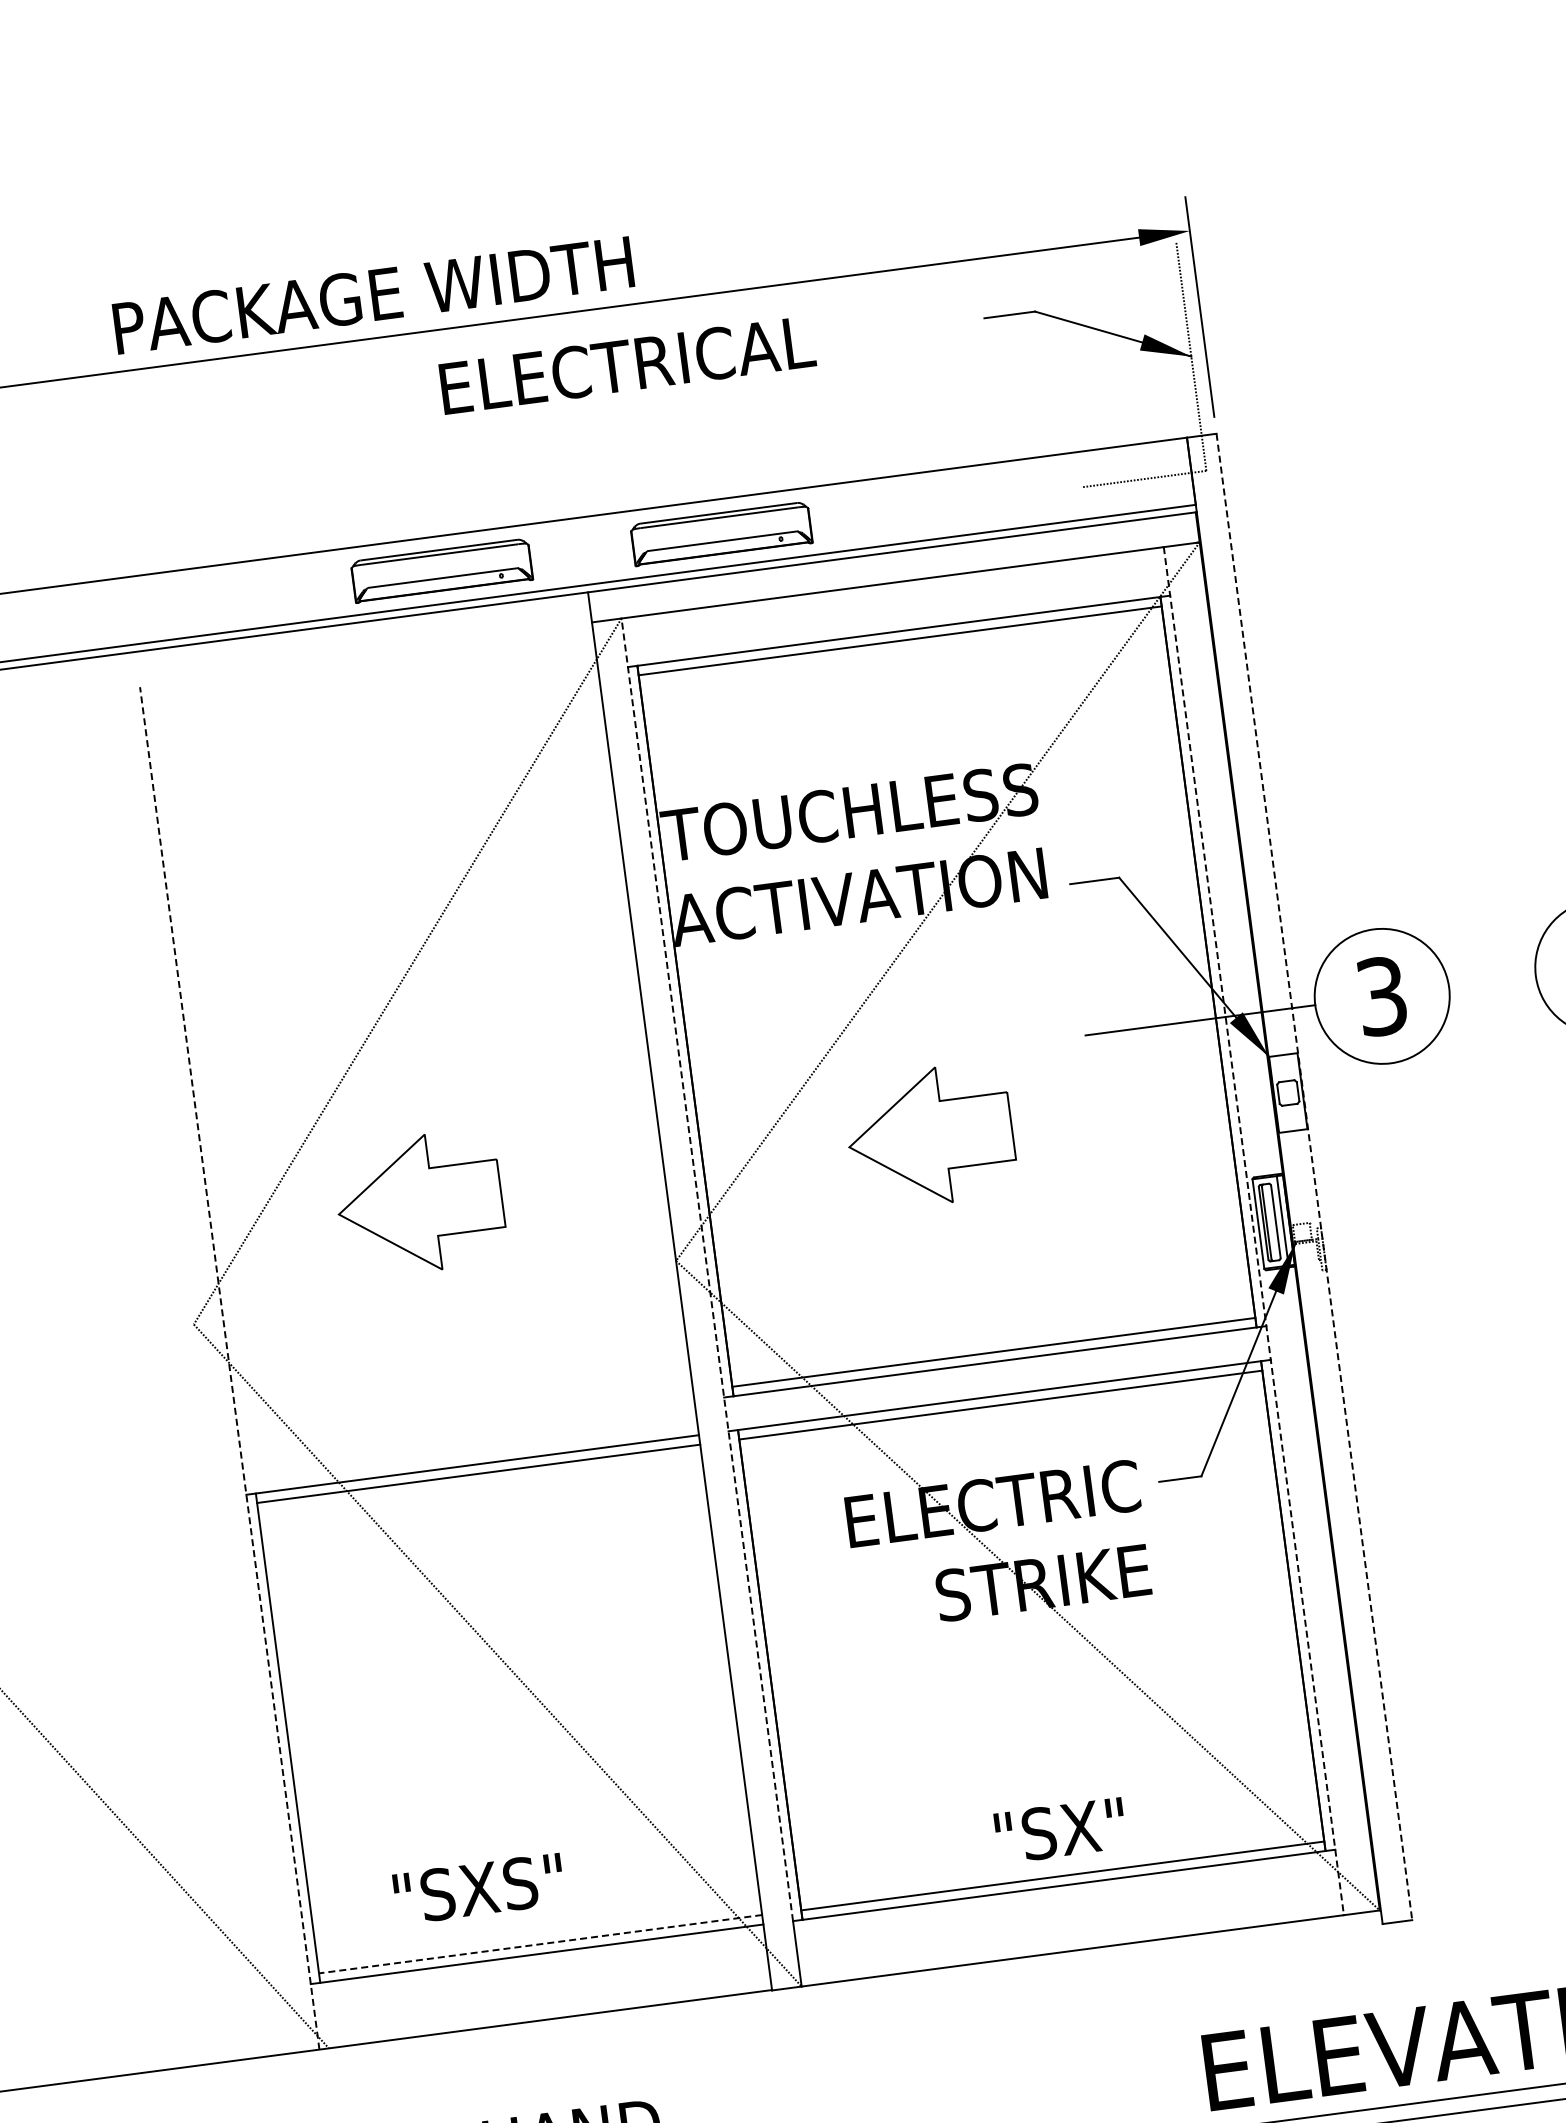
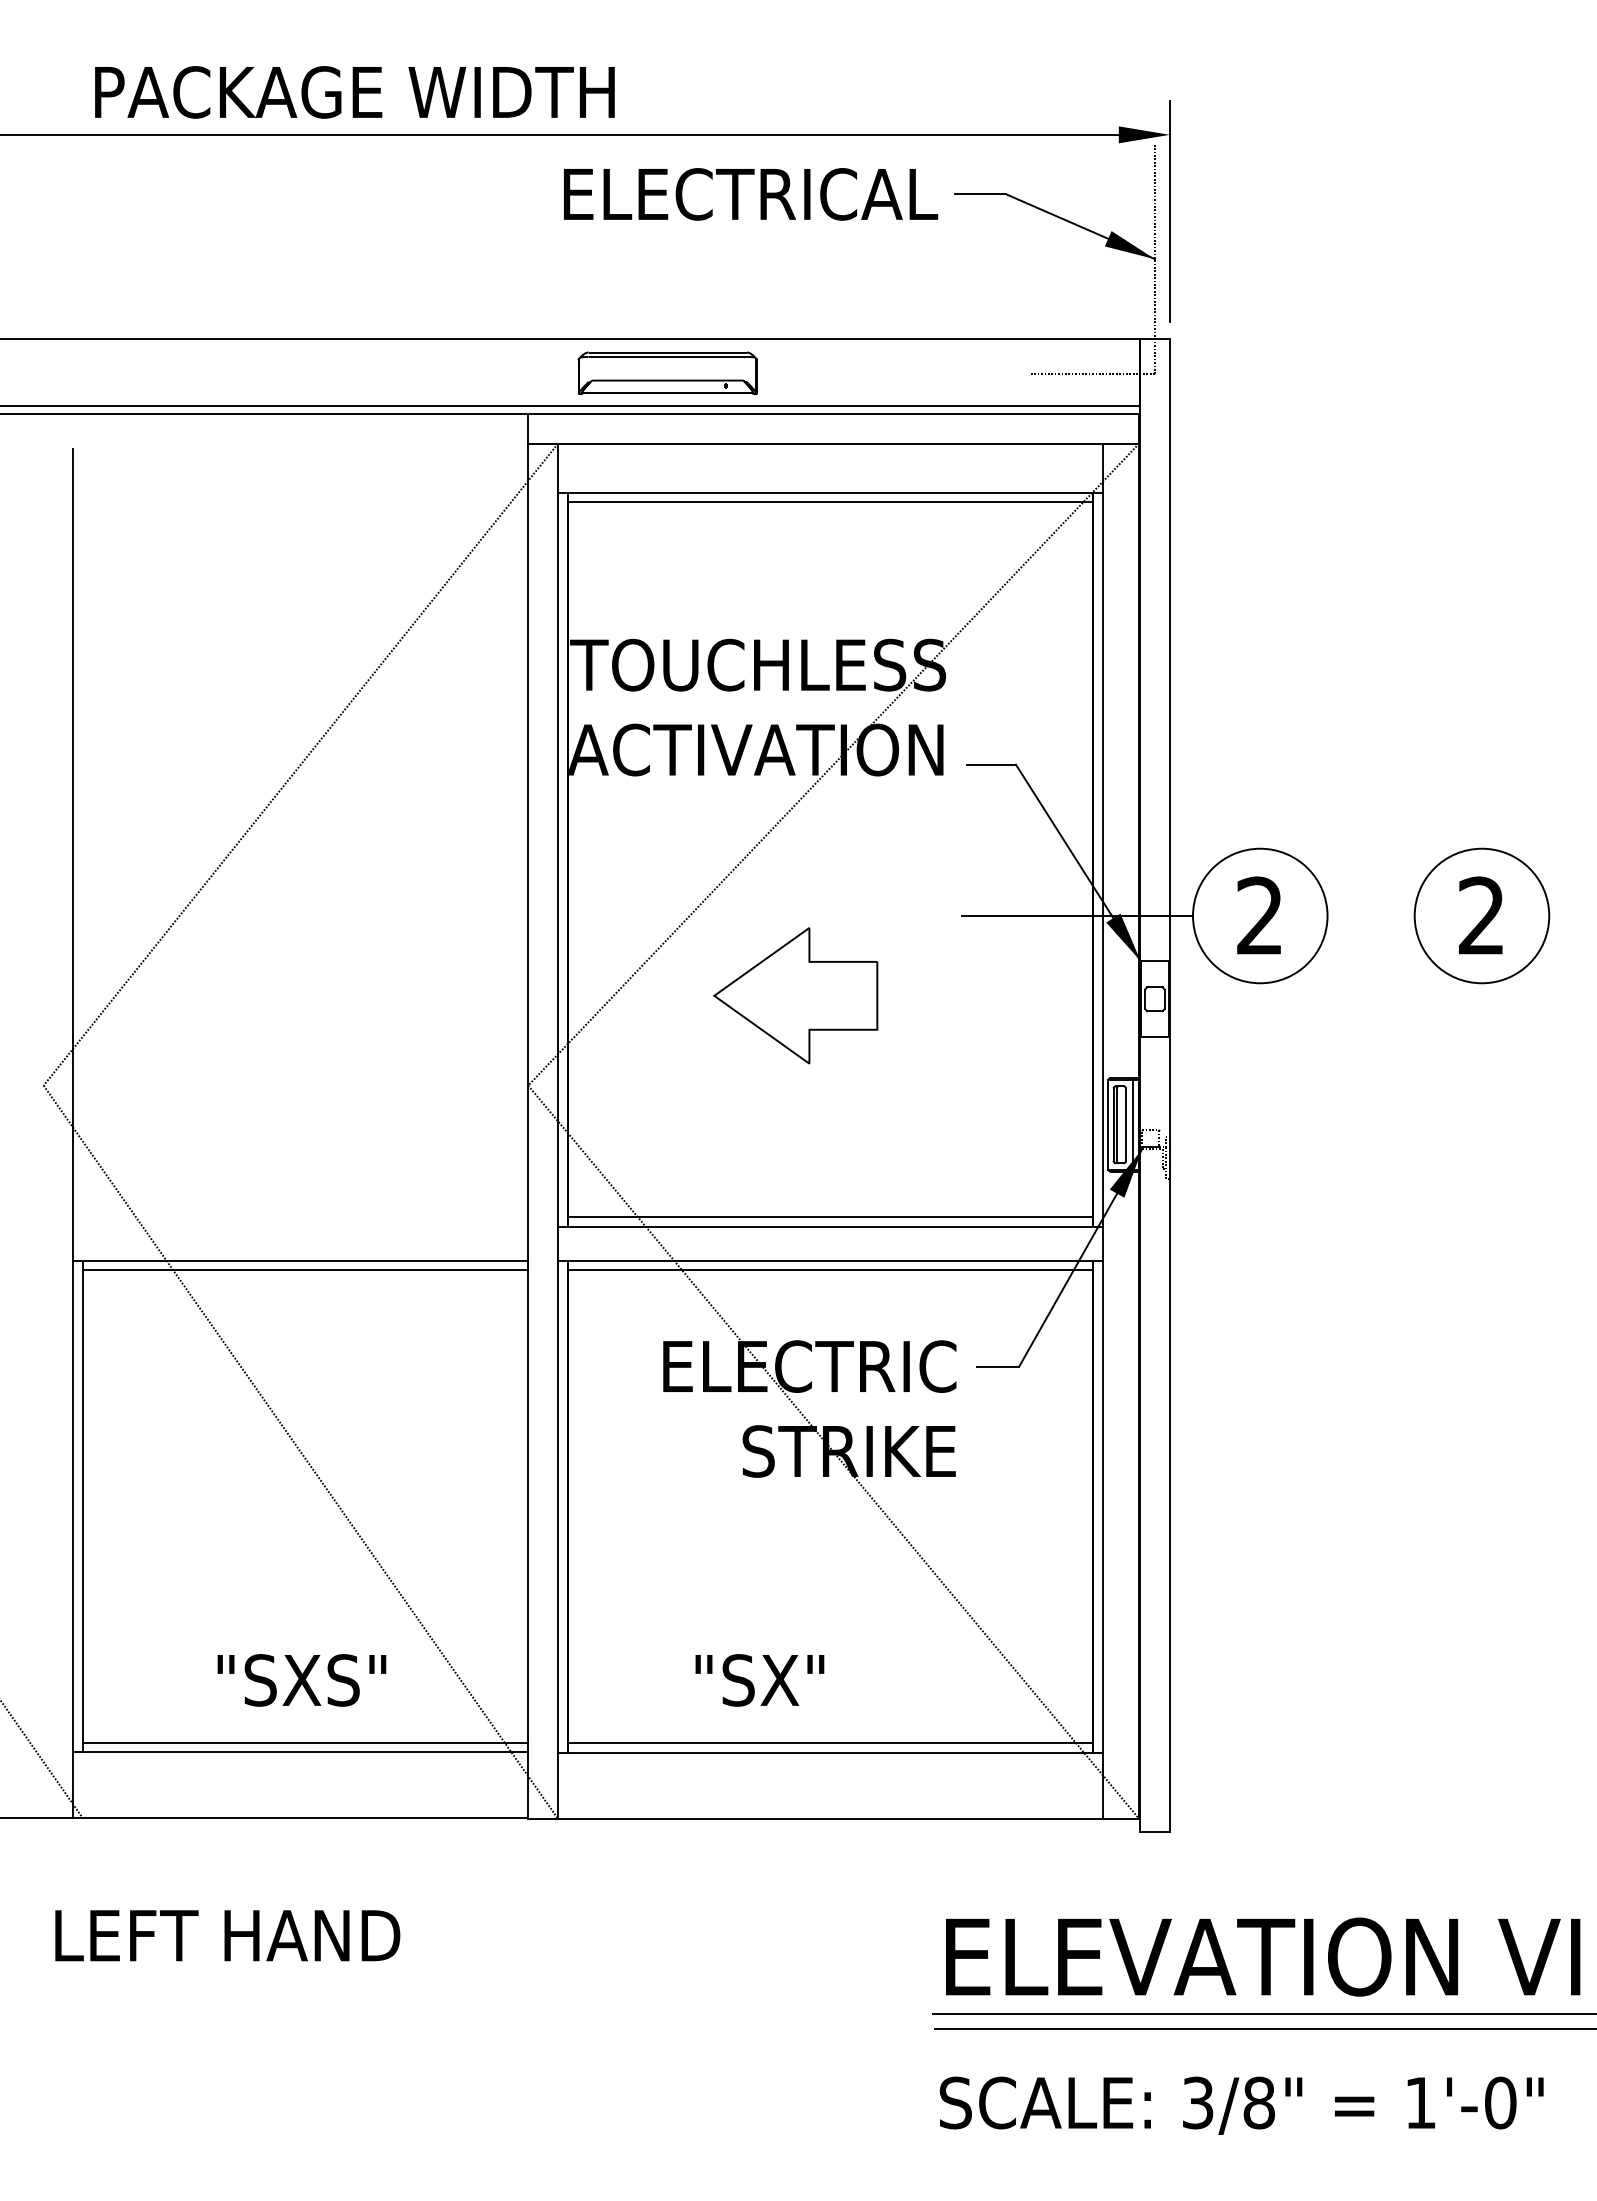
text: (628, 365) -> (751, 194), moved
part: (441, 570) -> (386, 372), removed
text: (1381, 995) -> (1259, 915), 3 -> 2
line: (1314, 1176) -> (1169, 1085), dashed -> solid
part: (419, 1203) -> (282, 995), removed
line: (1253, 1231) -> (1102, 1131), dashed -> solid
line: (706, 1270) -> (557, 1098), dashed -> solid
line: (229, 1368) -> (73, 1133), dashed -> solid
text: (1060, 1830) -> (759, 1680), moved
text: (478, 1889) -> (301, 1680), moved
line: (540, 1943) -> (305, 1742), dashed -> solid

